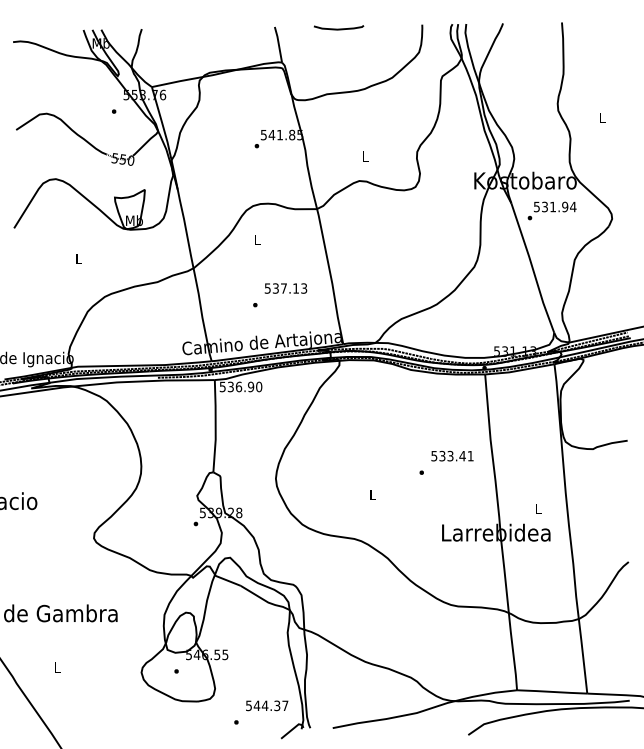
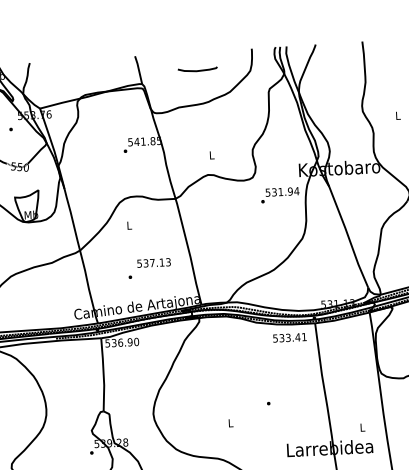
curve: (339, 28) -> (198, 70), moved
text: (551, 210) -> (279, 194), moved
text: (452, 455) -> (289, 337), moved

